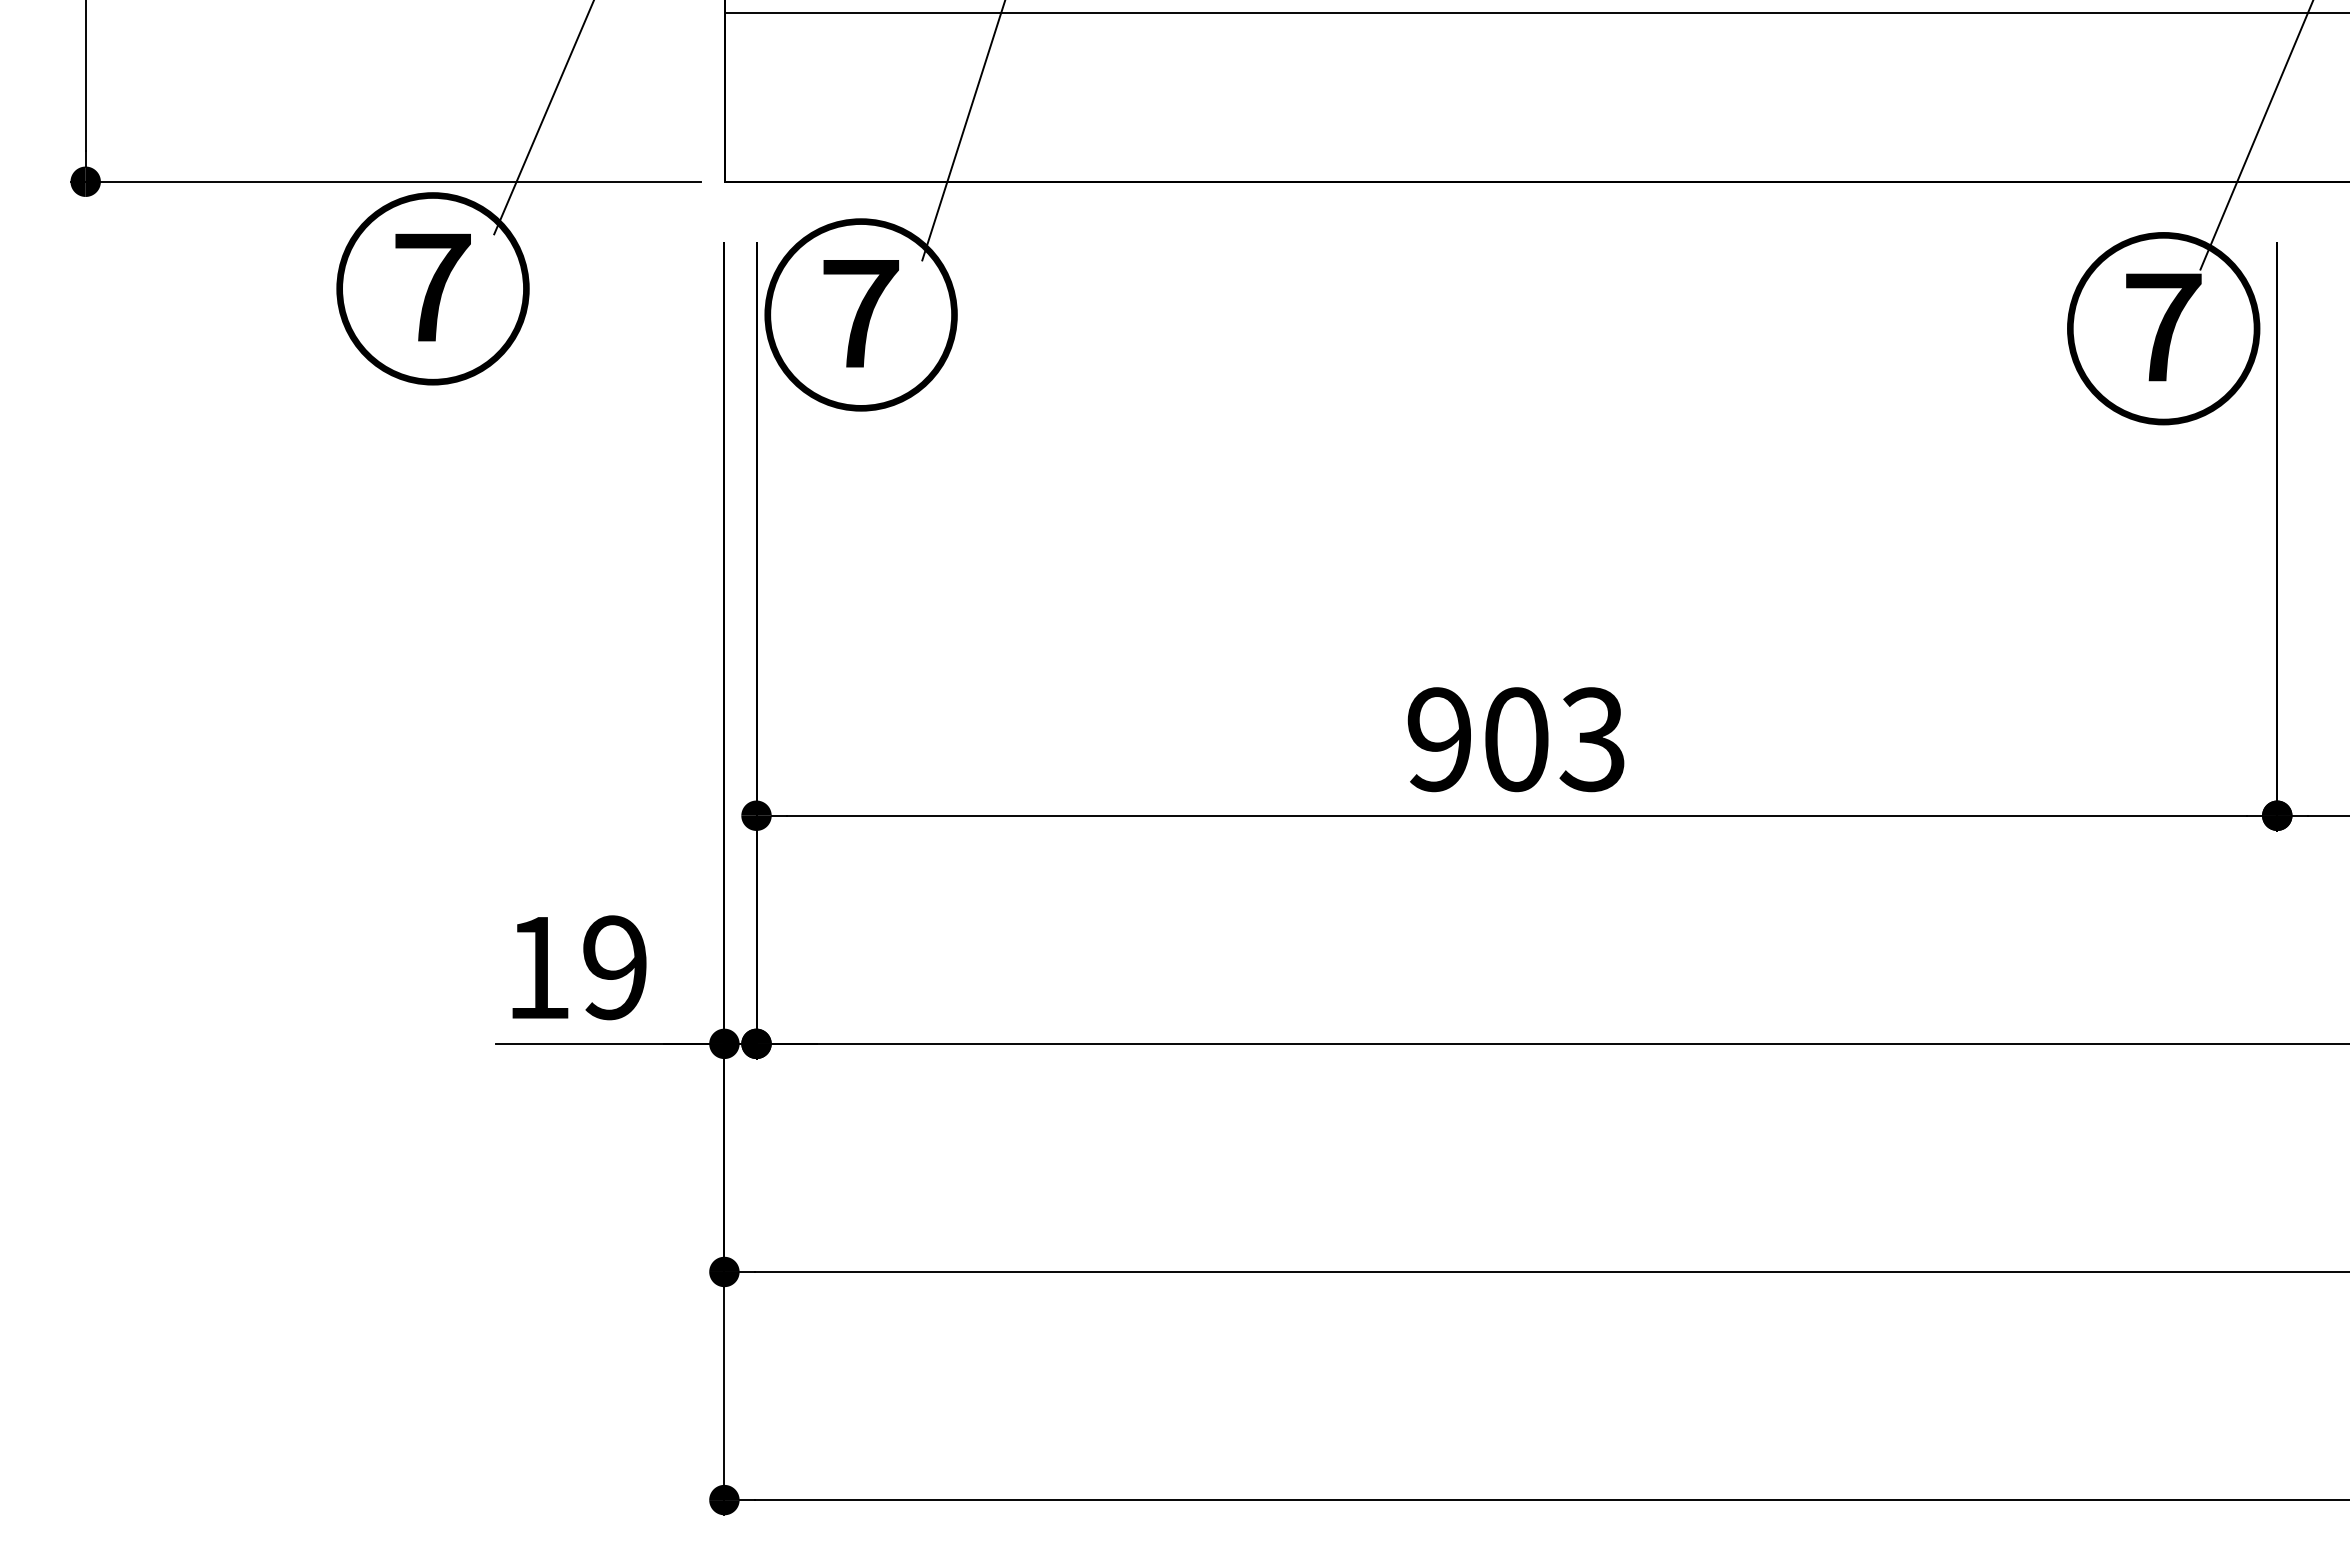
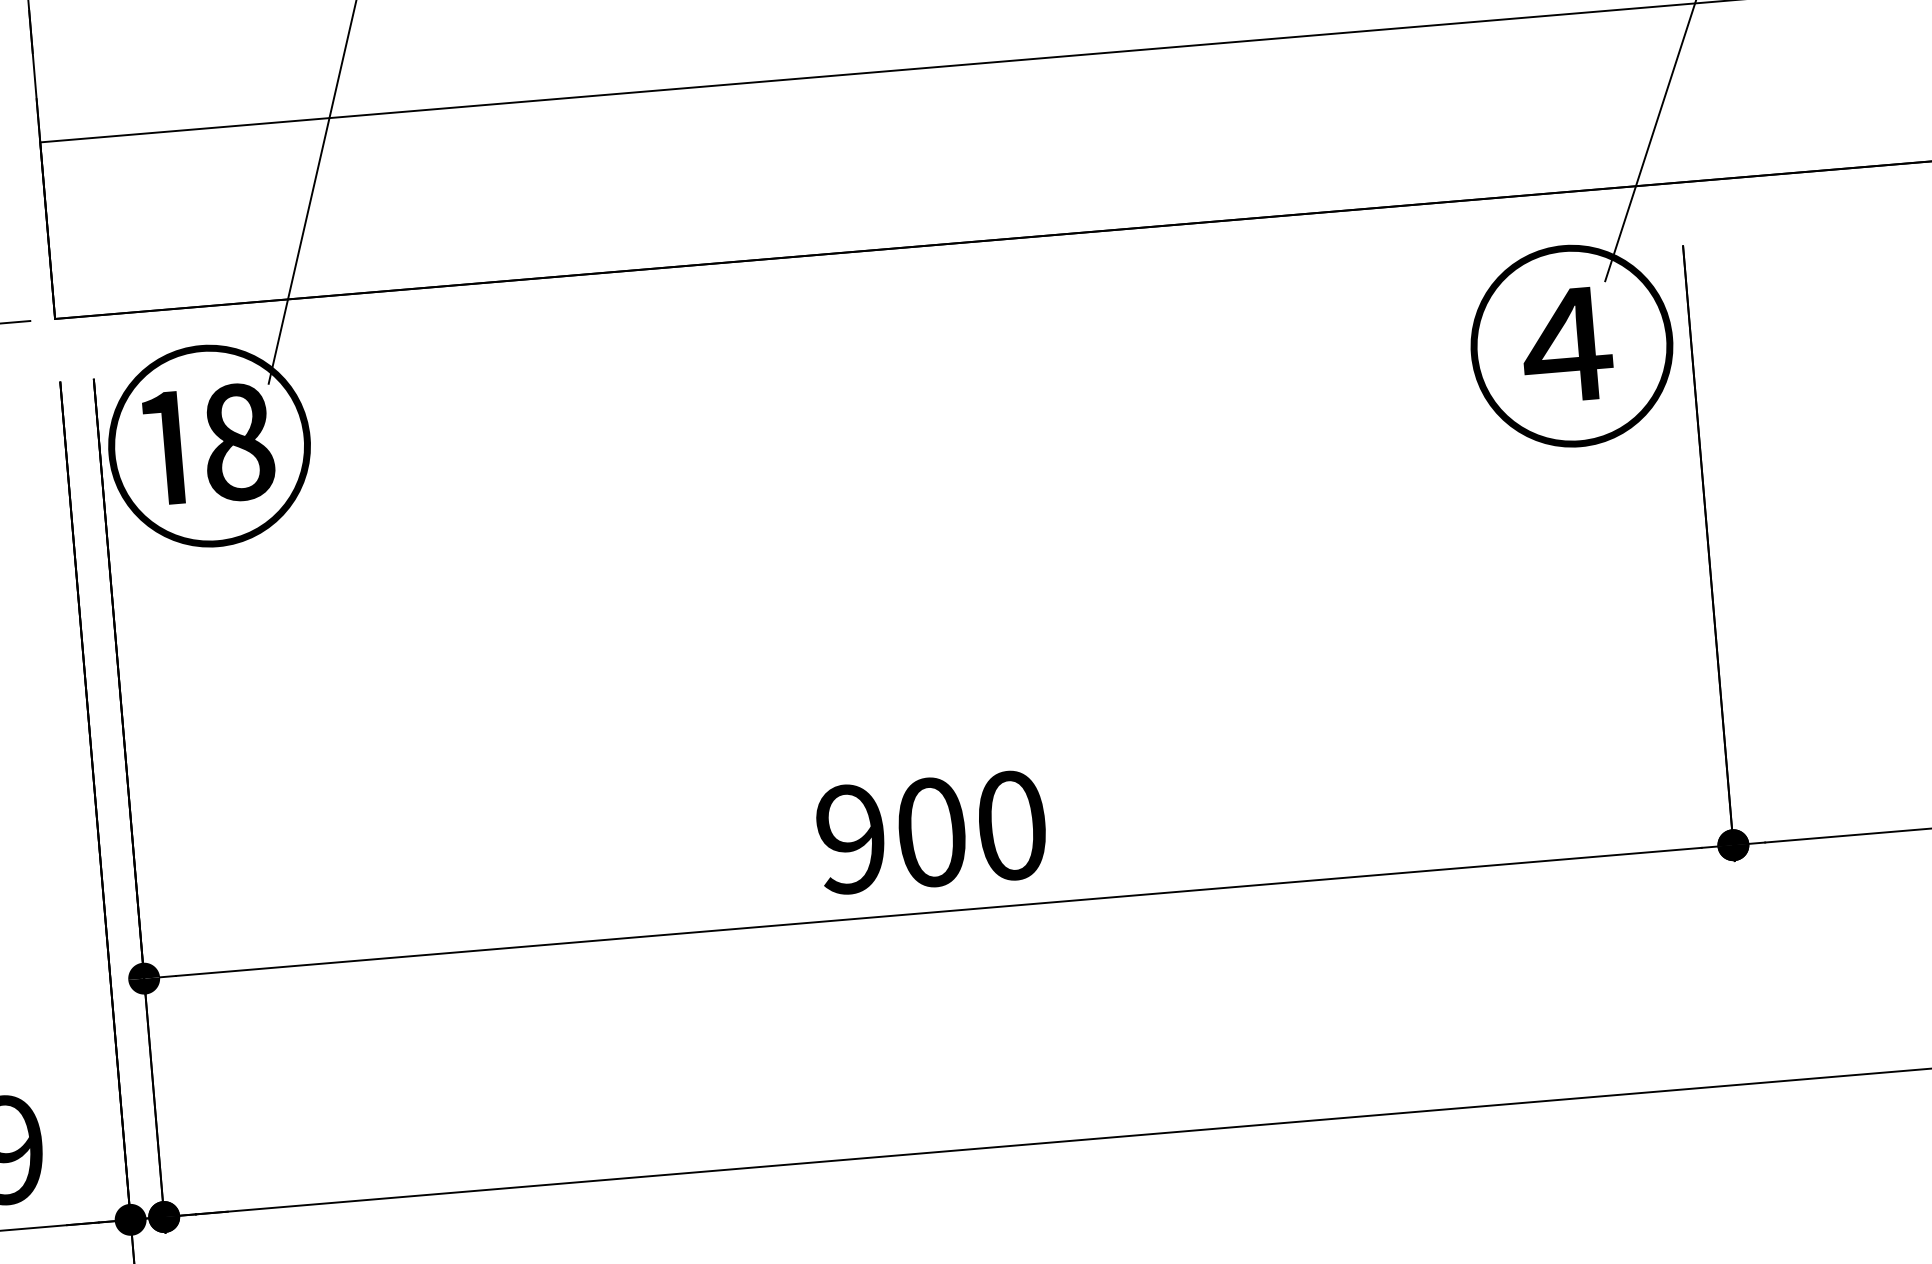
text: (860, 313) -> (208, 444), ⑦ -> ⑱
text: (2158, 327) -> (1566, 345), ⑦ -> ④
text: (1592, 739) -> (1011, 825), 903 -> 900

